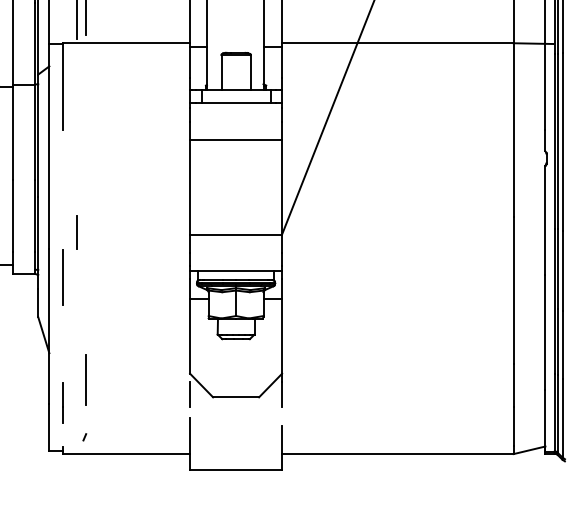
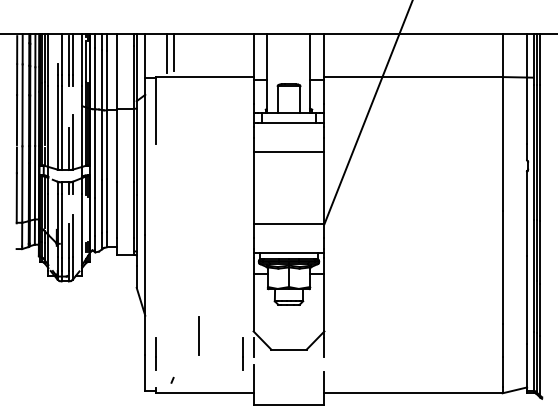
line: (76, 232) -> (166, 222), removed
line: (62, 277) -> (155, 257), removed
line: (86, 379) -> (198, 335), moved
line: (175, 402) -> (242, 353), added

